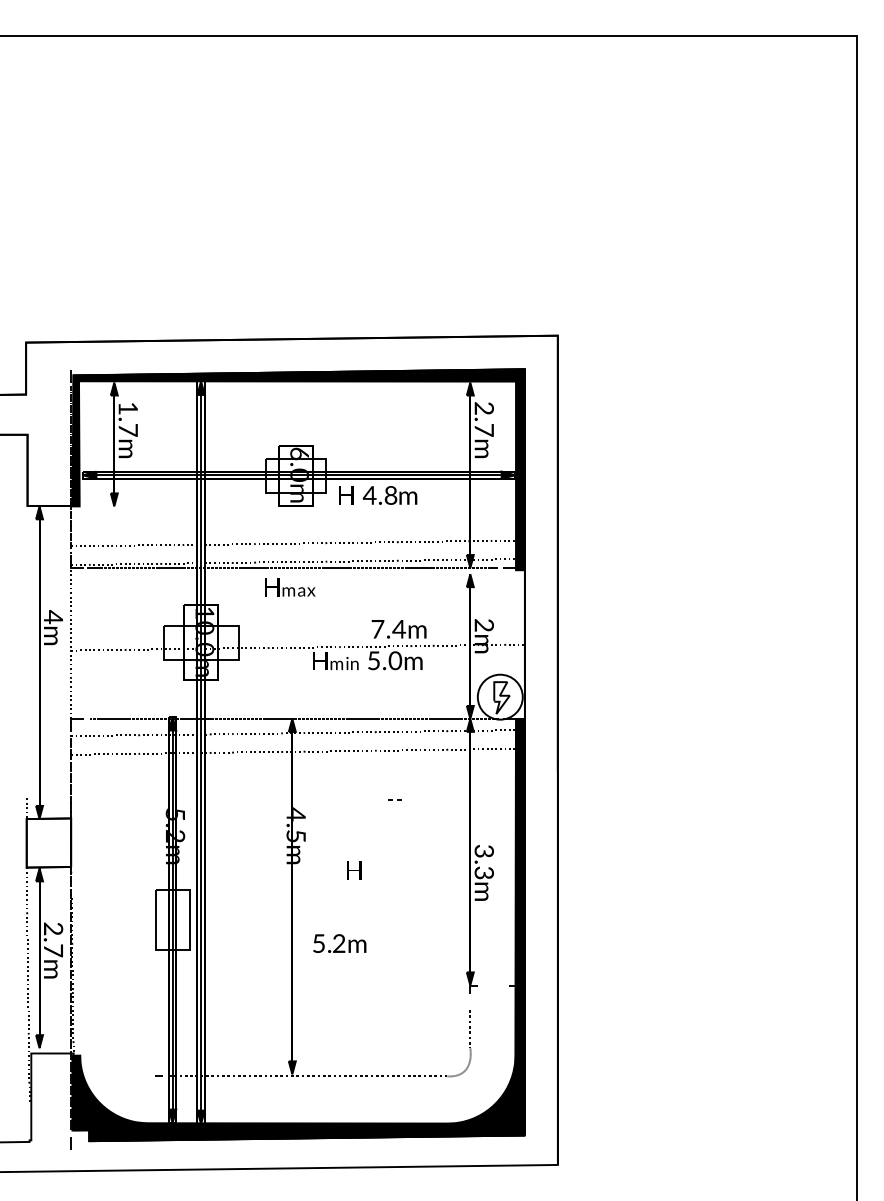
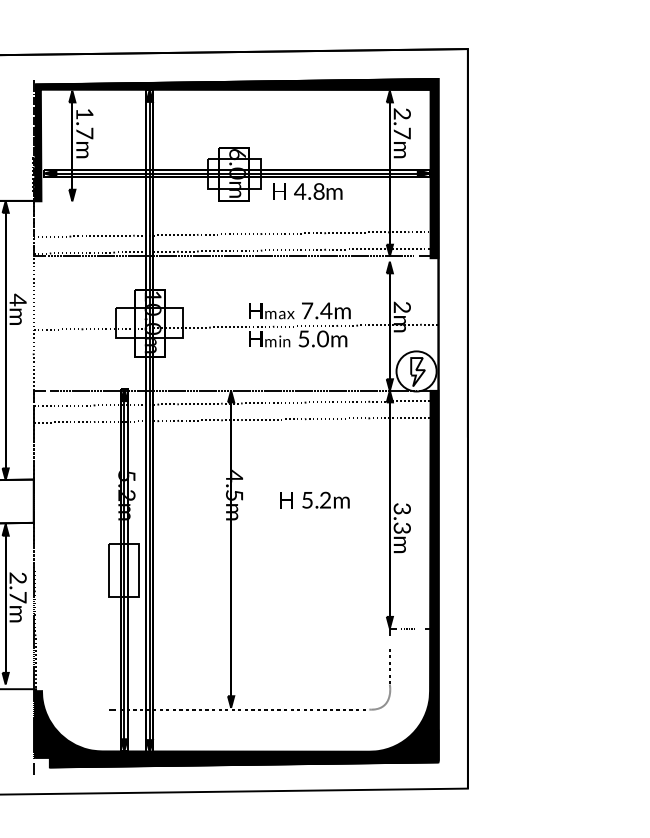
text: (290, 587) -> (272, 311), moved
line: (392, 799) -> (406, 628), moved
text: (354, 870) -> (286, 500), moved
text: (339, 943) -> (325, 500), moved

